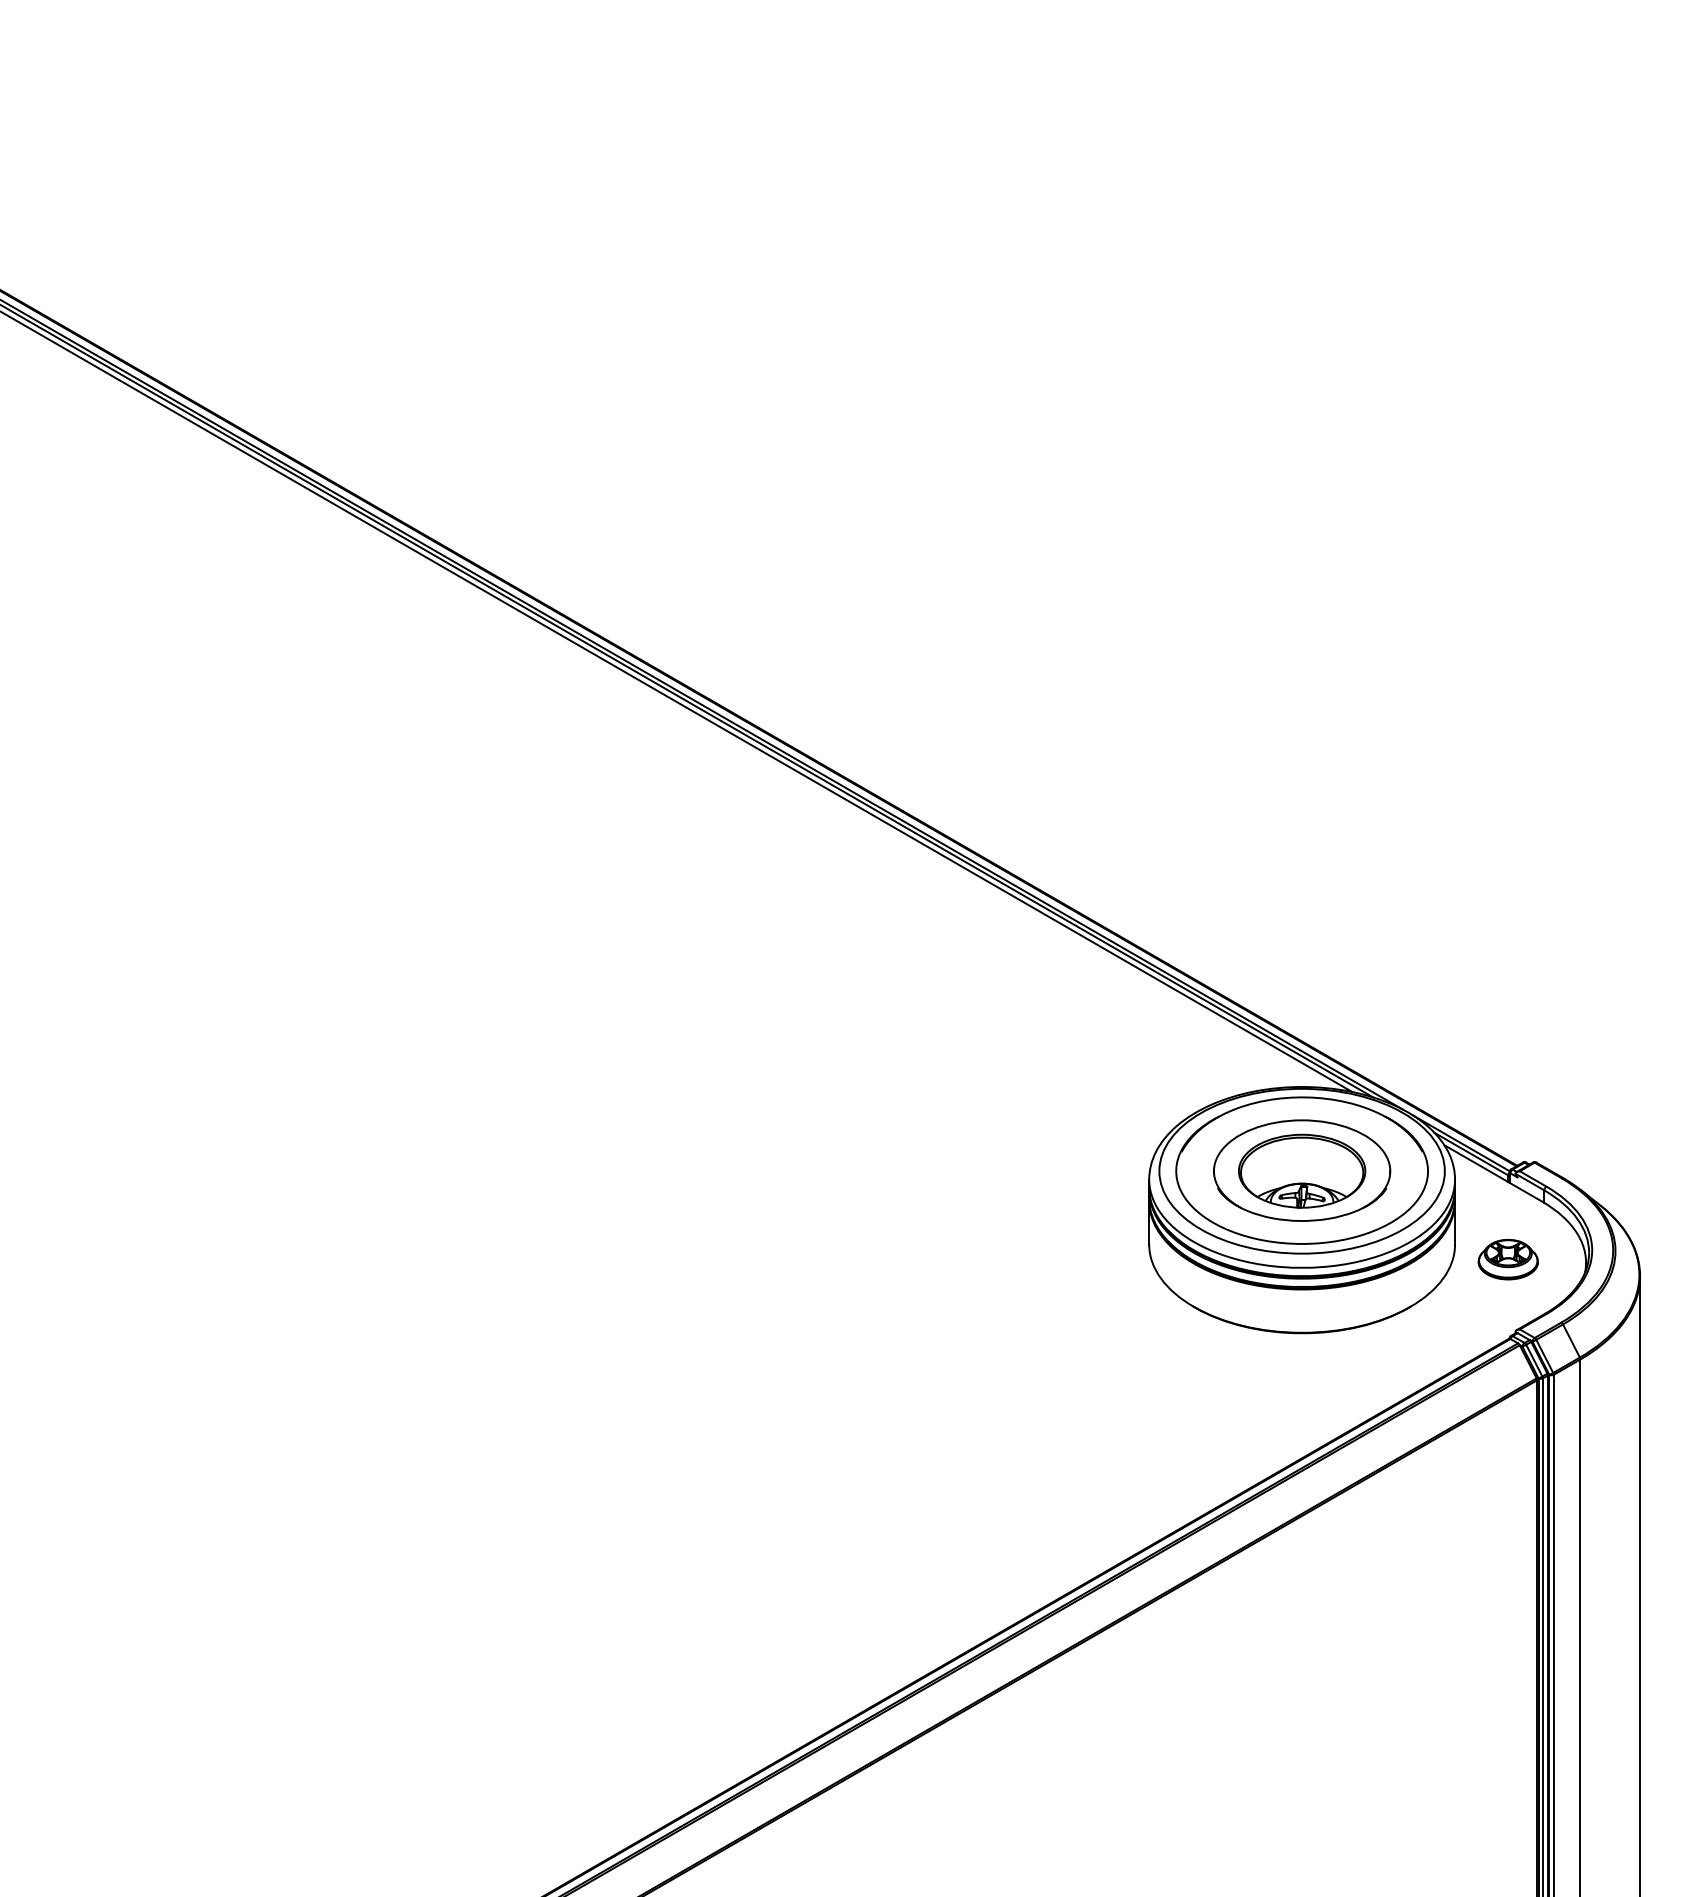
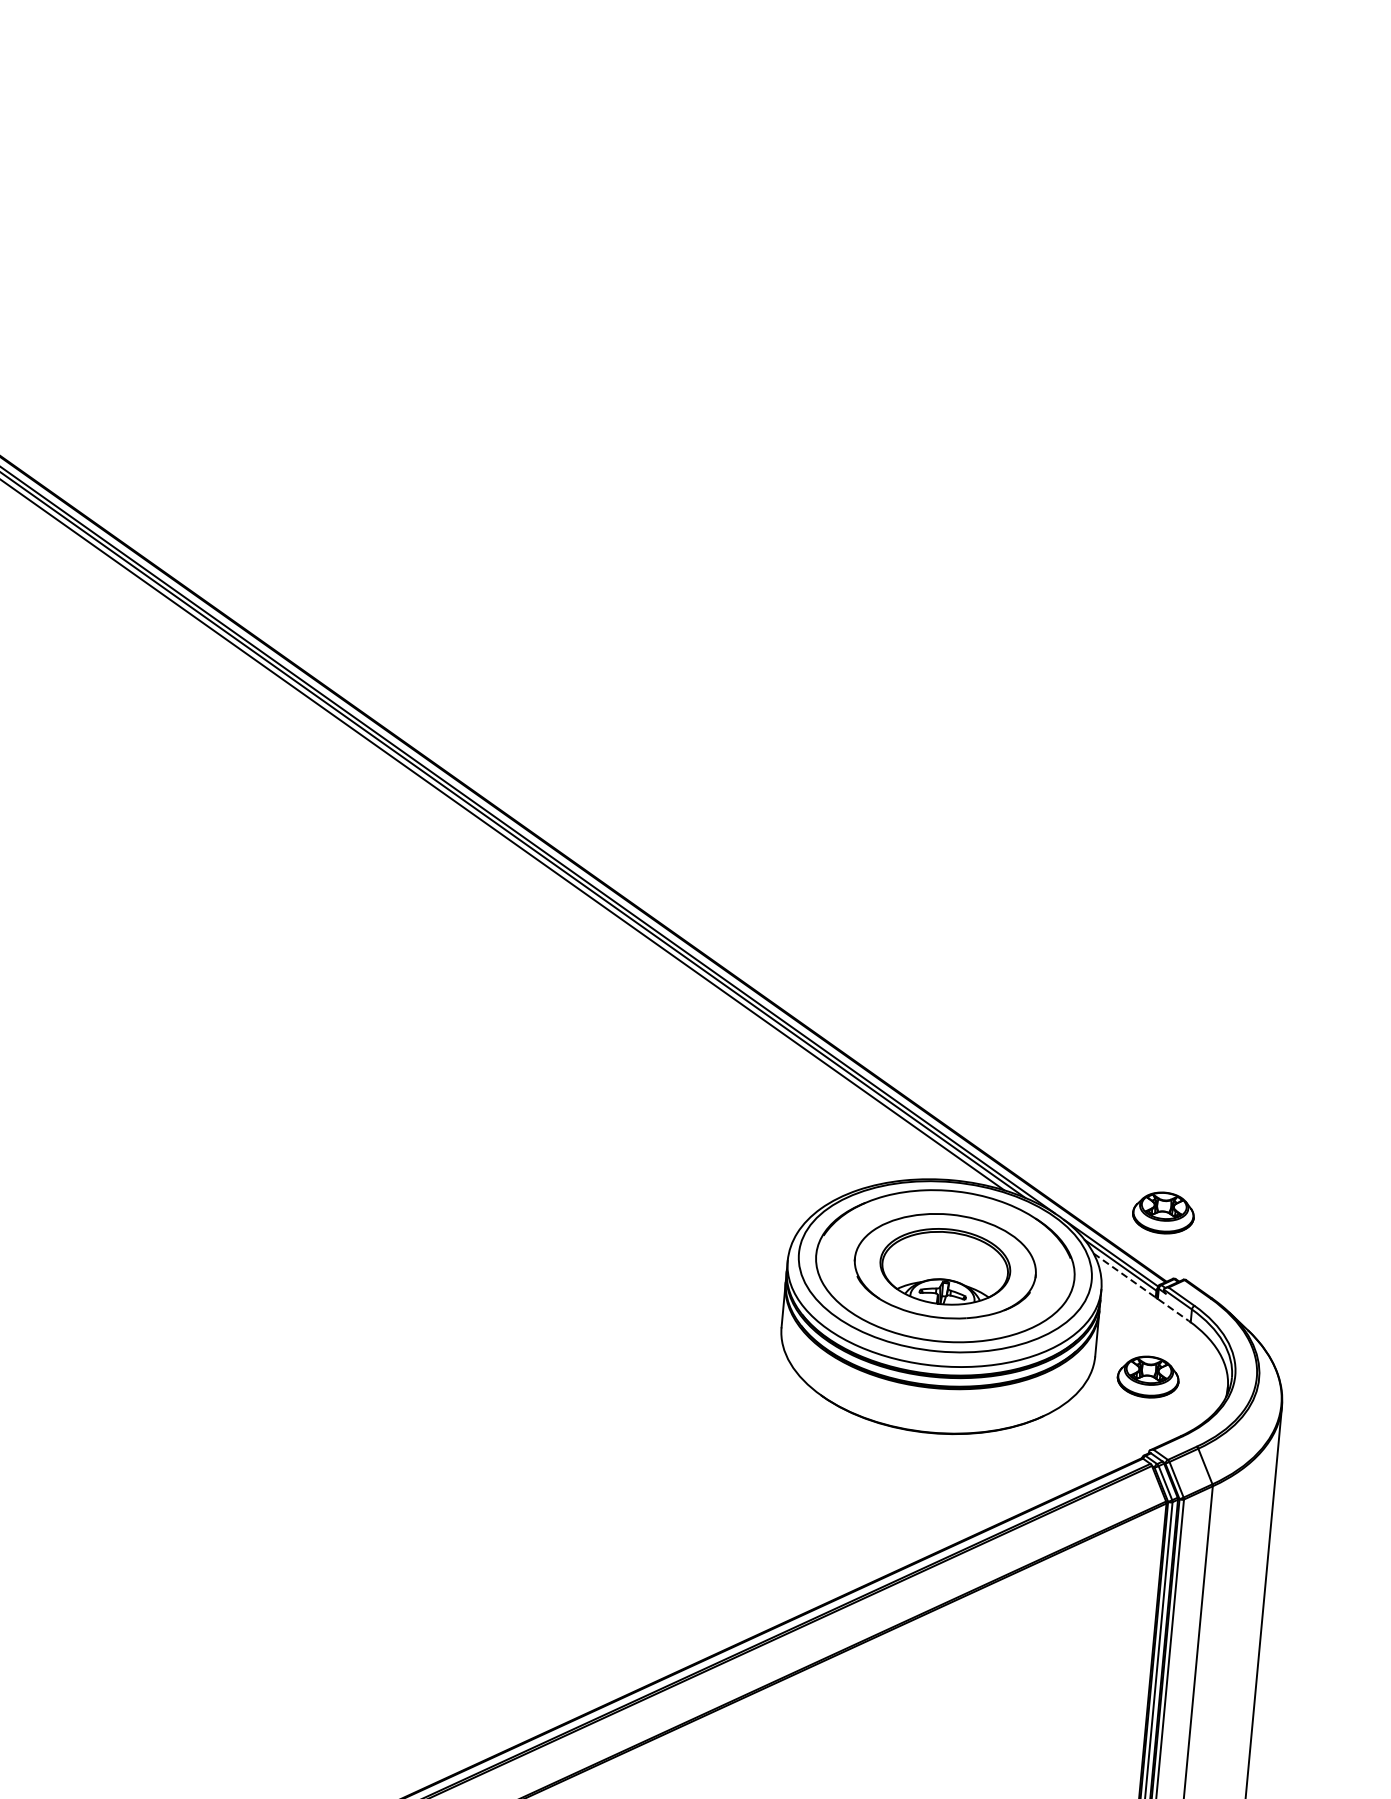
part: (1507, 1099) -> (1162, 1212), added
line: (1493, 1173) -> (1141, 1287), solid -> dashed

